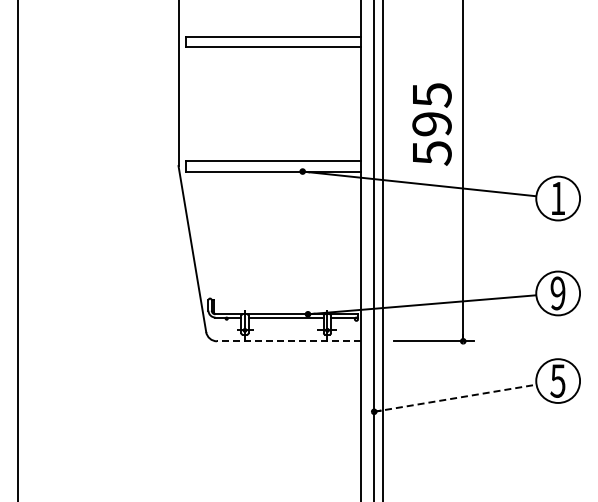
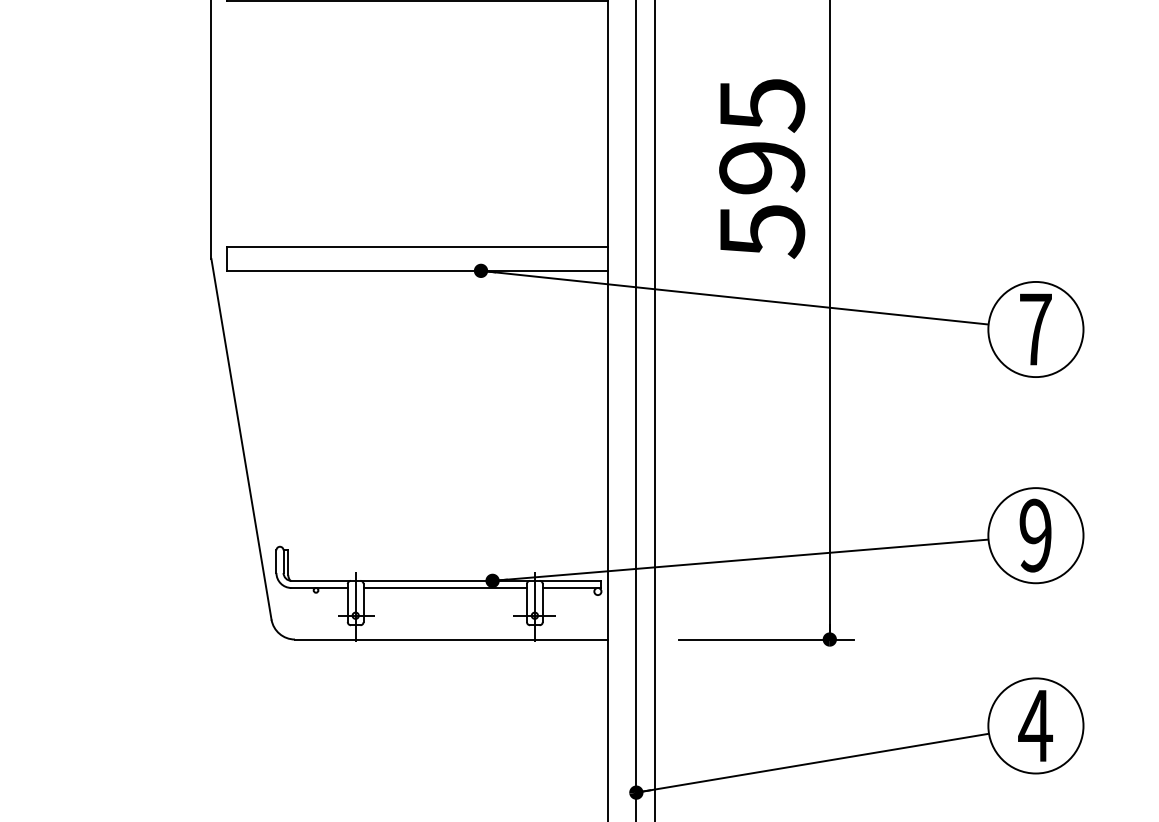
text: (557, 198) -> (1034, 329), 1 -> 7
line: (288, 341) -> (450, 639), dashed -> solid
text: (557, 380) -> (1034, 724), 5 -> 4
line: (455, 398) -> (812, 763), dashed -> solid

